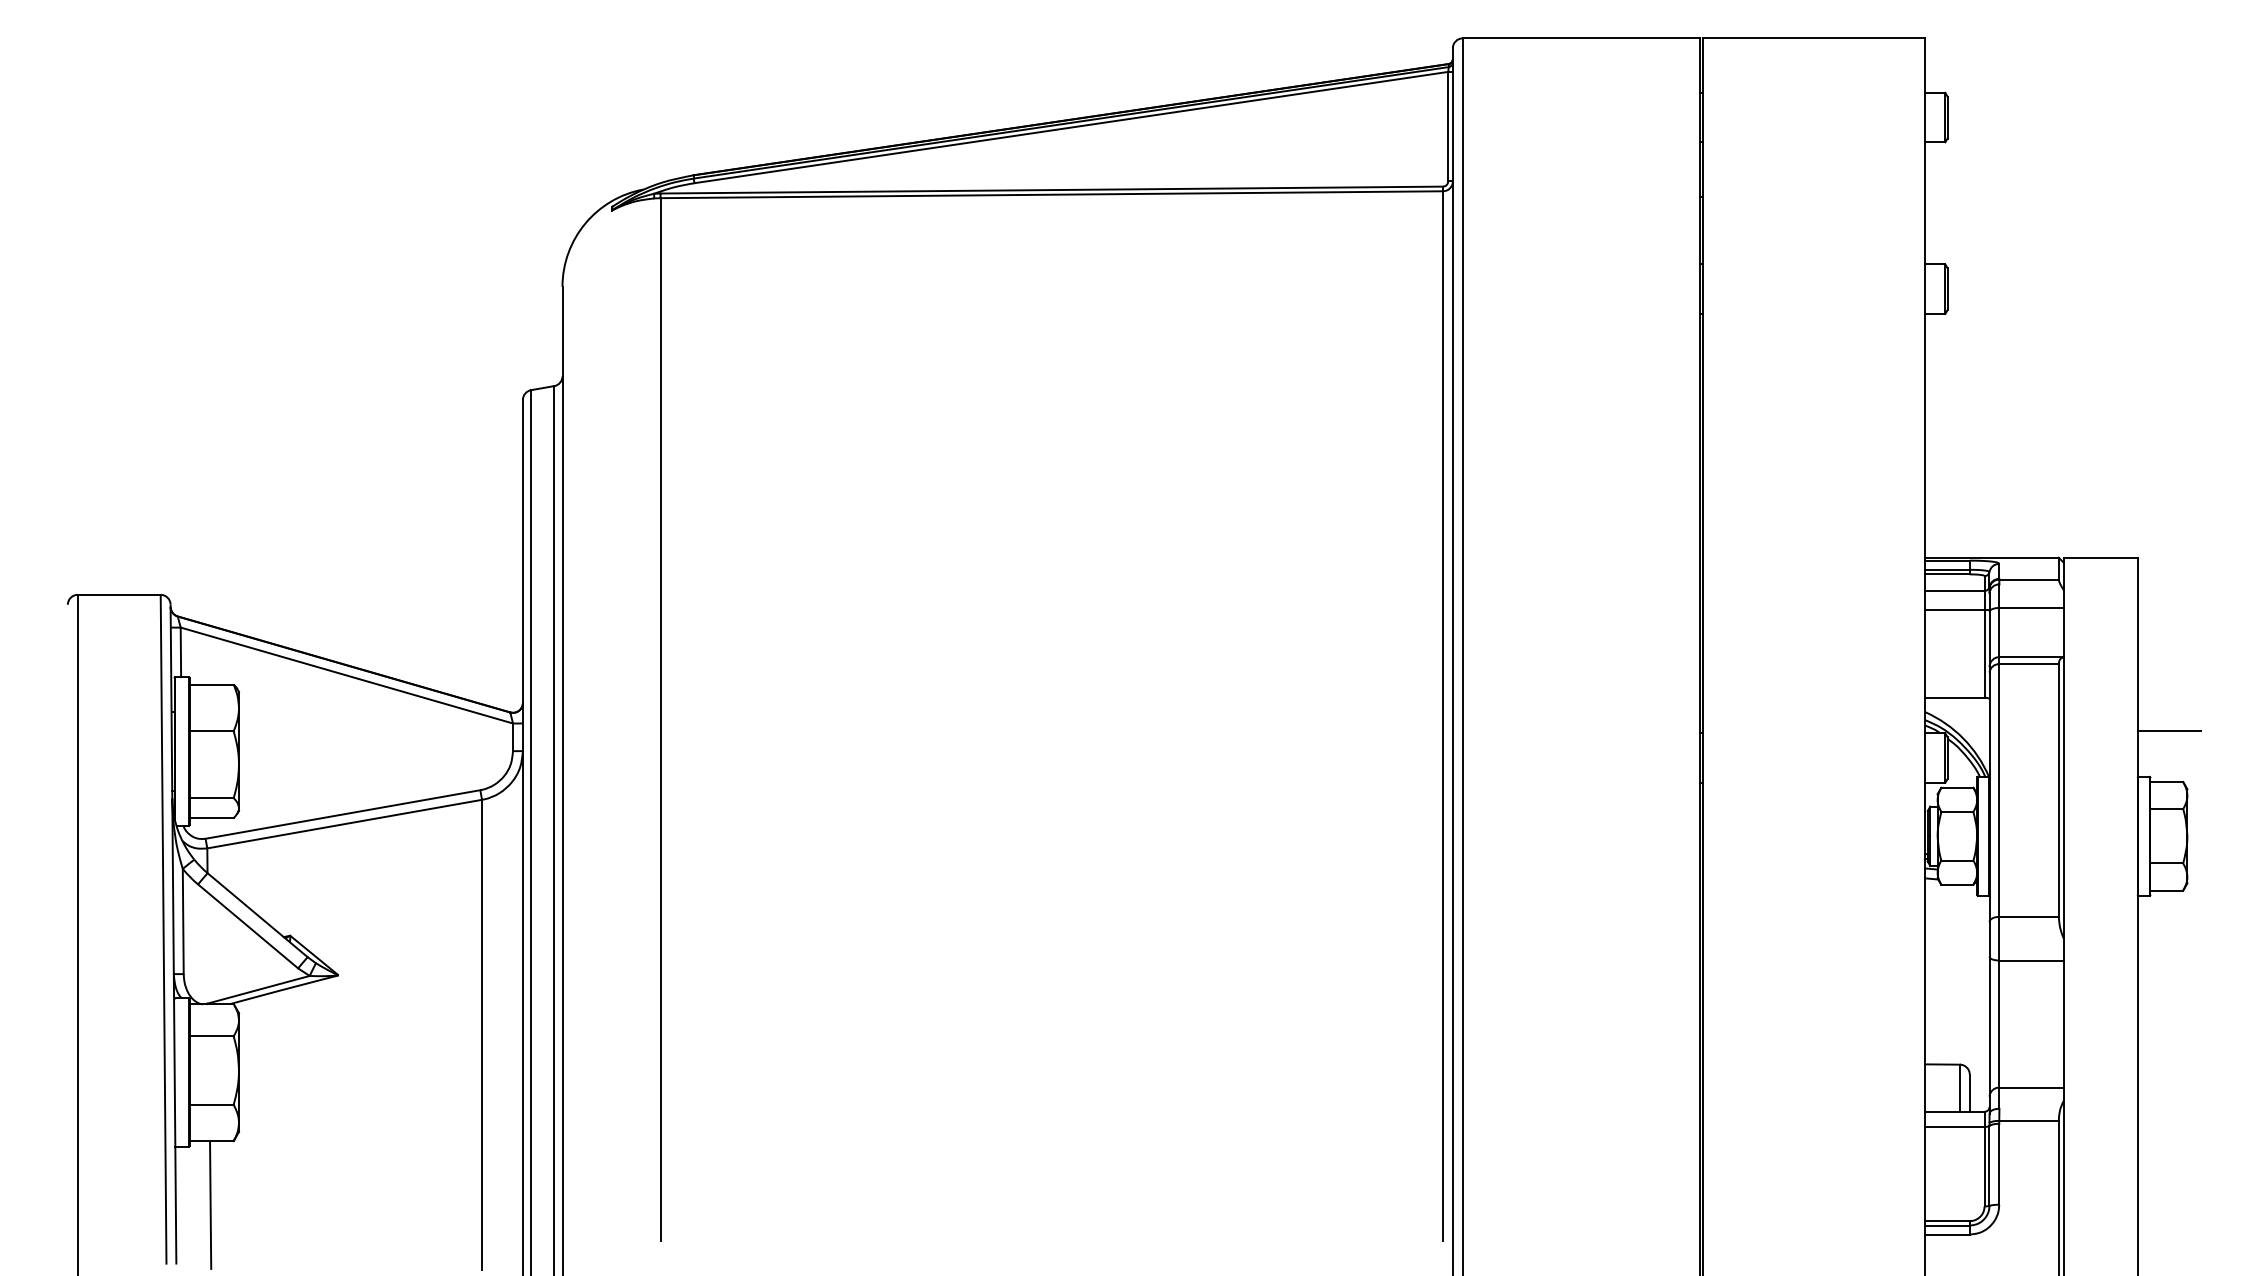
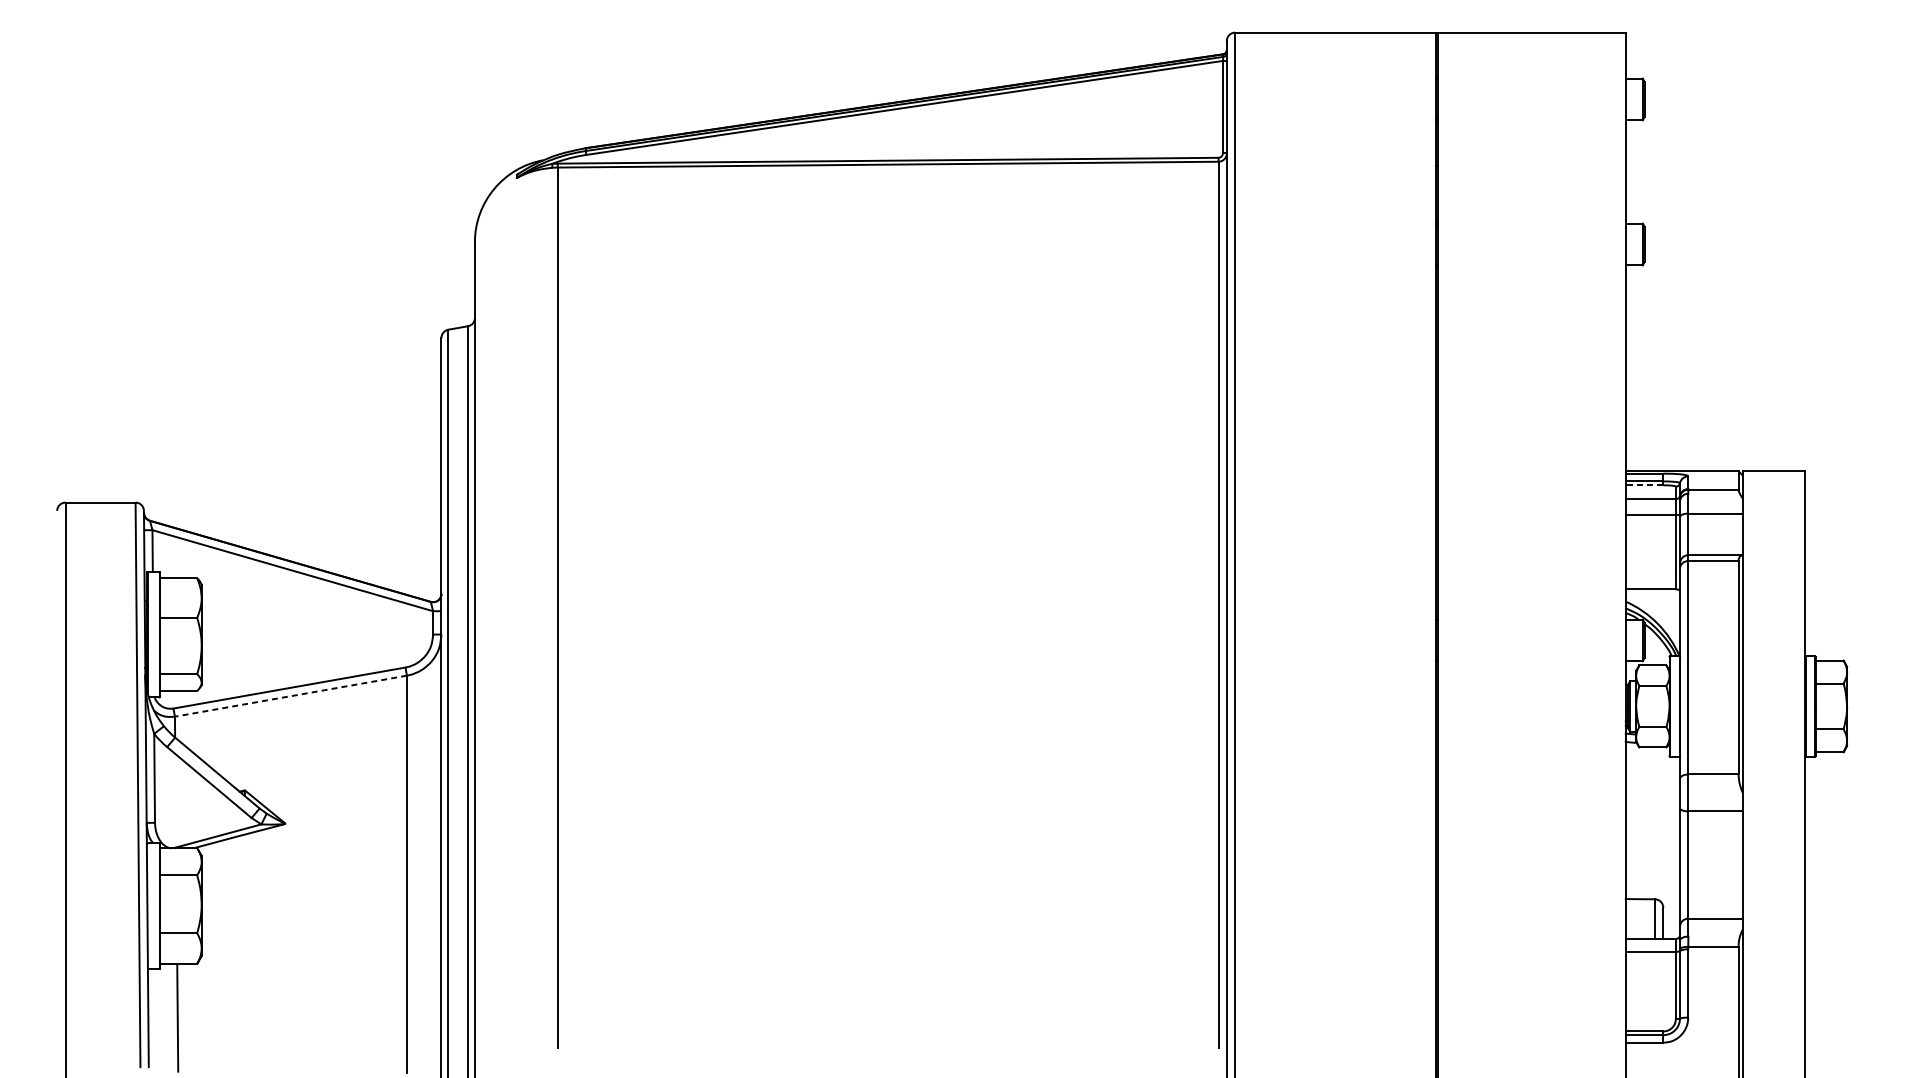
line: (1947, 574) -> (1644, 485), solid -> dashed
line: (2168, 730) -> (1831, 617), removed
line: (345, 823) -> (291, 695), solid -> dashed

